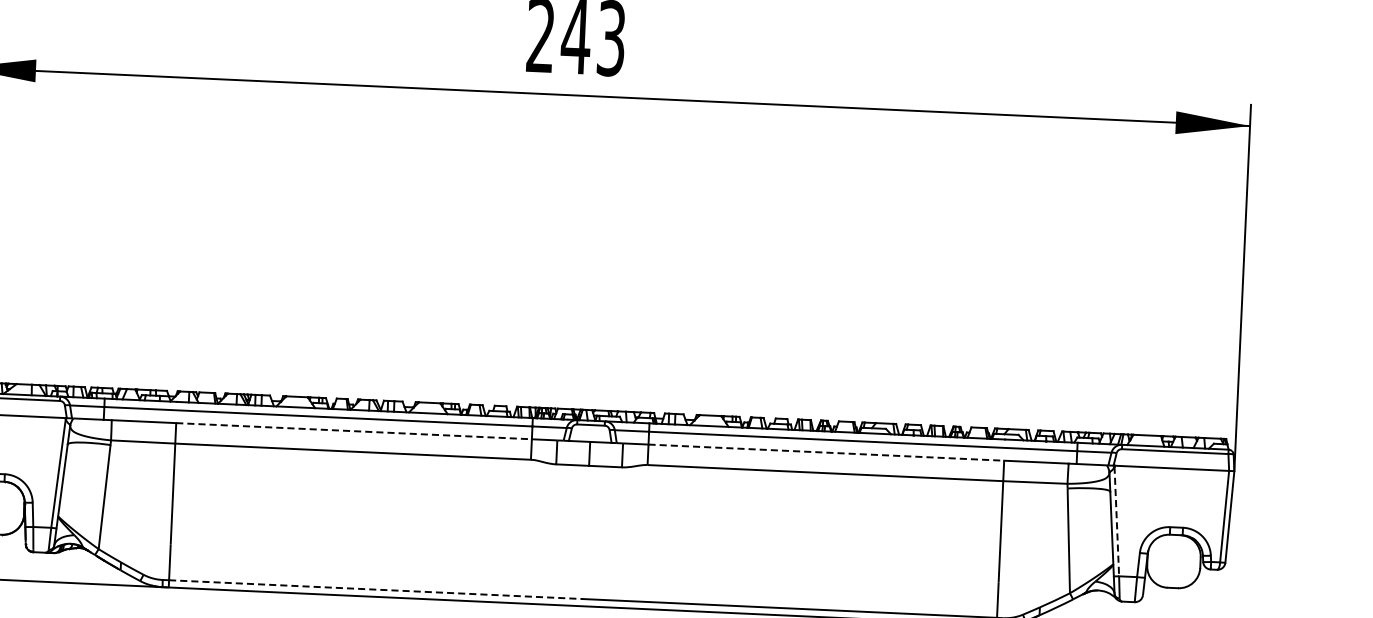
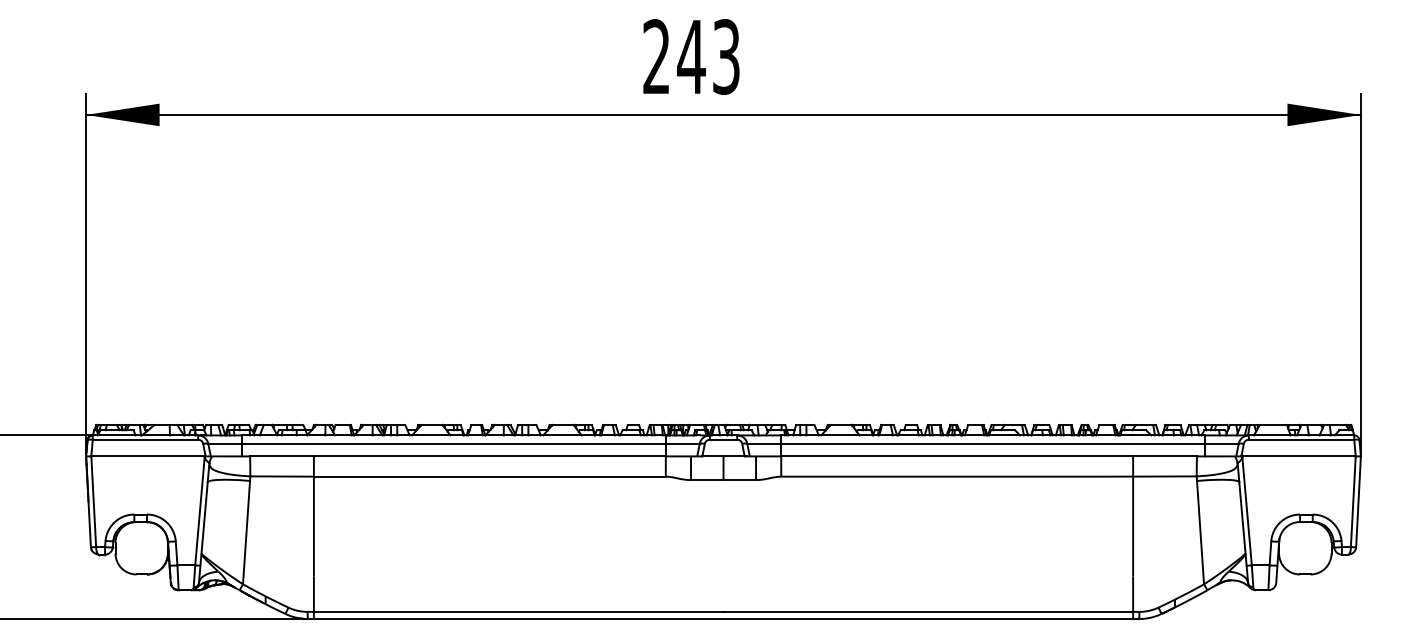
line: (353, 431) -> (489, 456), dashed -> solid
line: (826, 452) -> (957, 456), dashed -> solid
line: (1117, 521) -> (1247, 511), dashed -> solid
line: (375, 589) -> (518, 611), dashed -> solid

